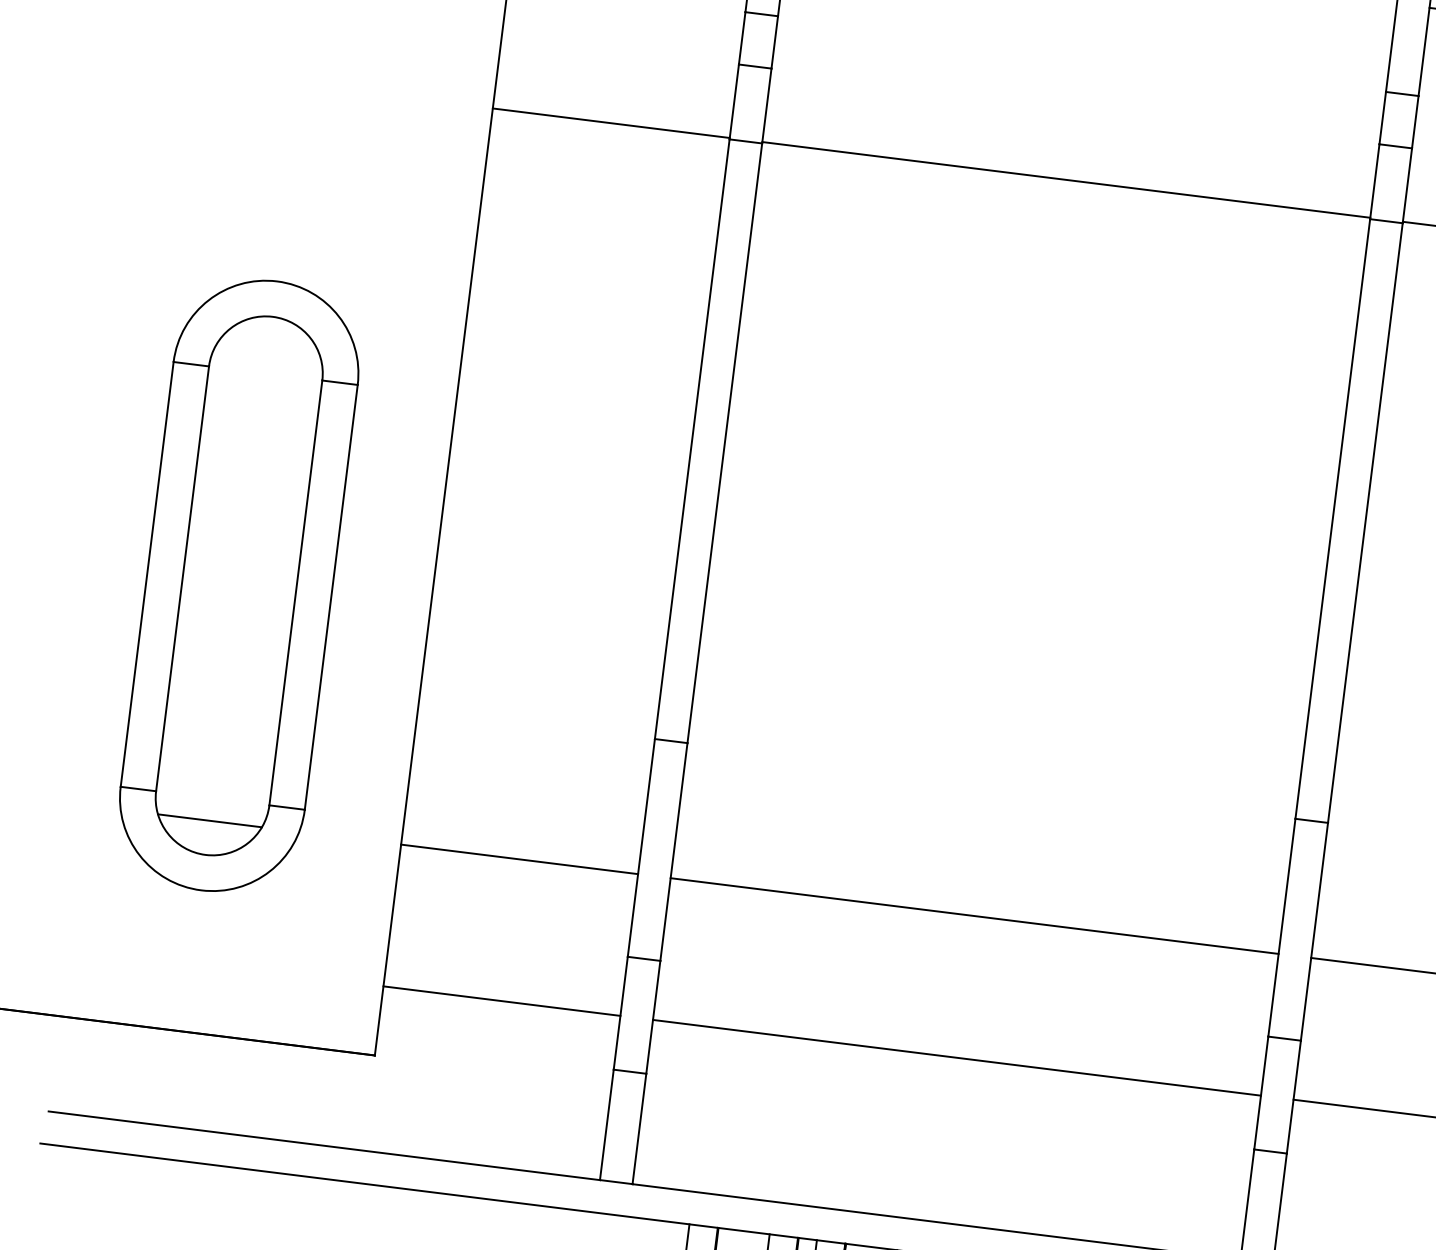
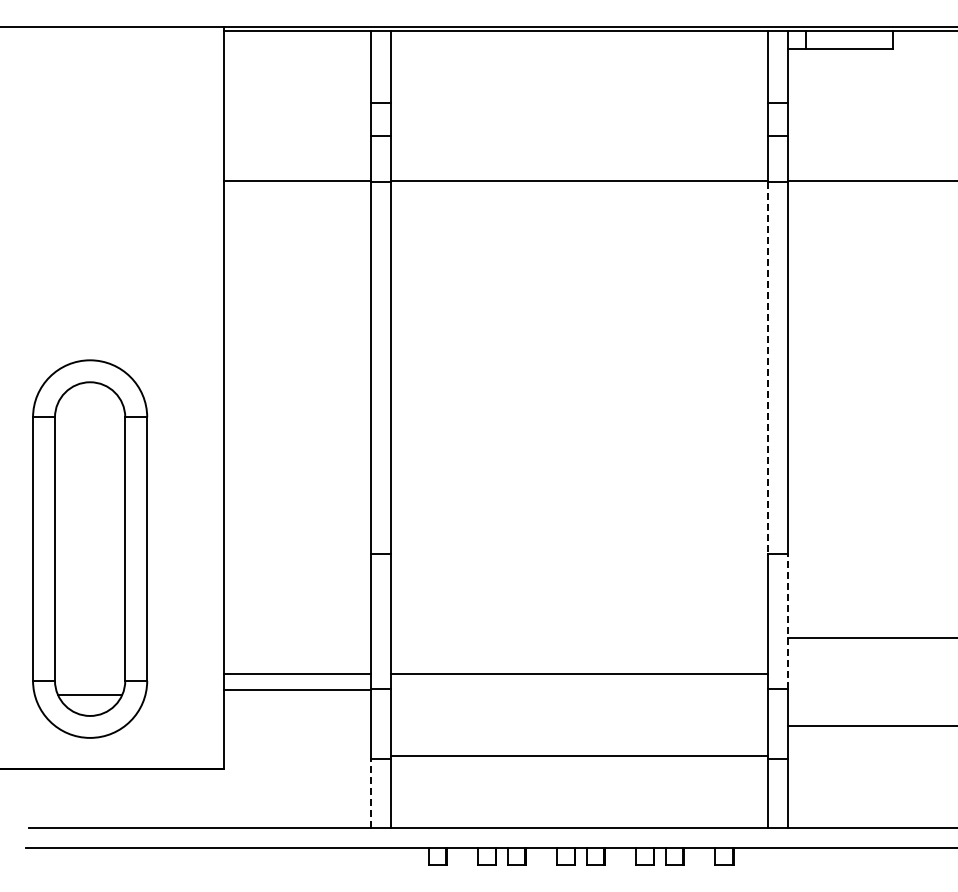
line: (1332, 519) -> (767, 368), solid -> dashed
part: (239, 584) -> (90, 548), moved
line: (518, 858) -> (296, 689), moved
line: (973, 915) -> (578, 673), moved
line: (1315, 931) -> (788, 621), solid -> dashed
line: (500, 1000) -> (296, 673), moved
line: (955, 1057) -> (578, 755), moved
line: (606, 1123) -> (370, 792), solid -> dashed

